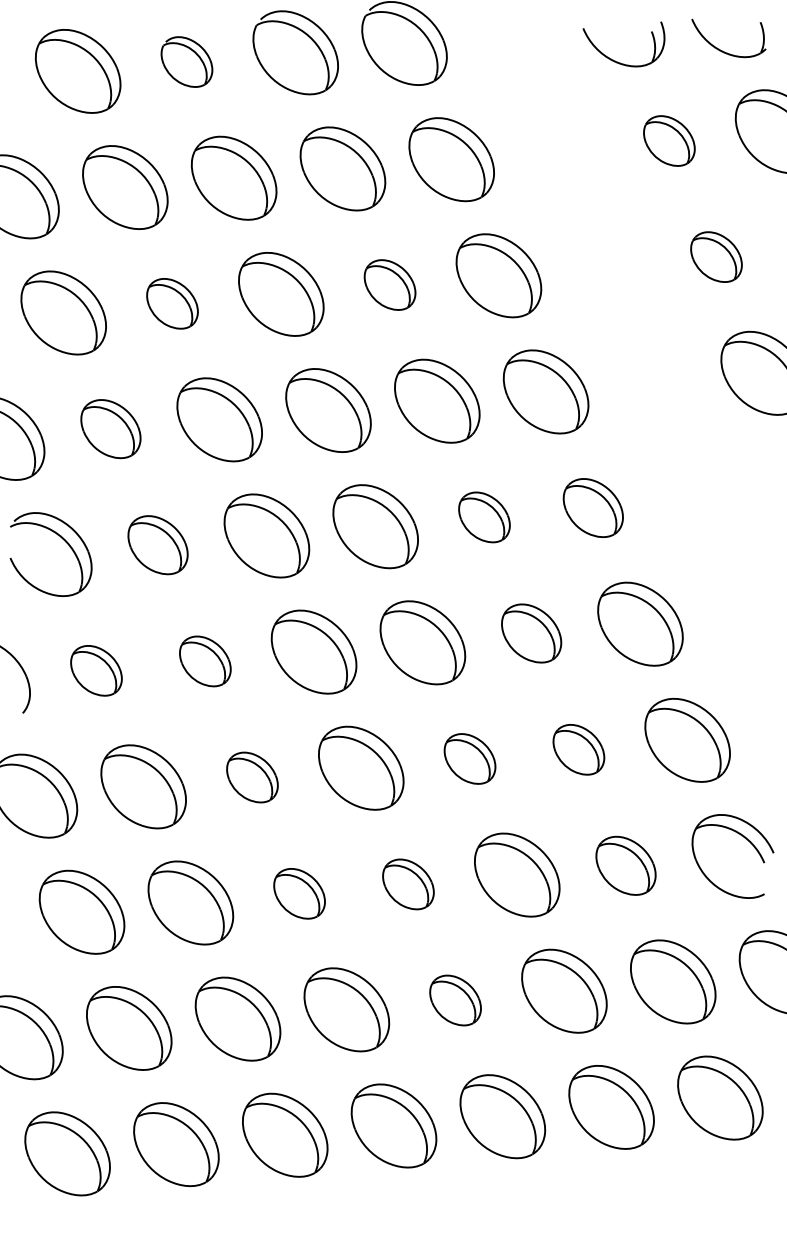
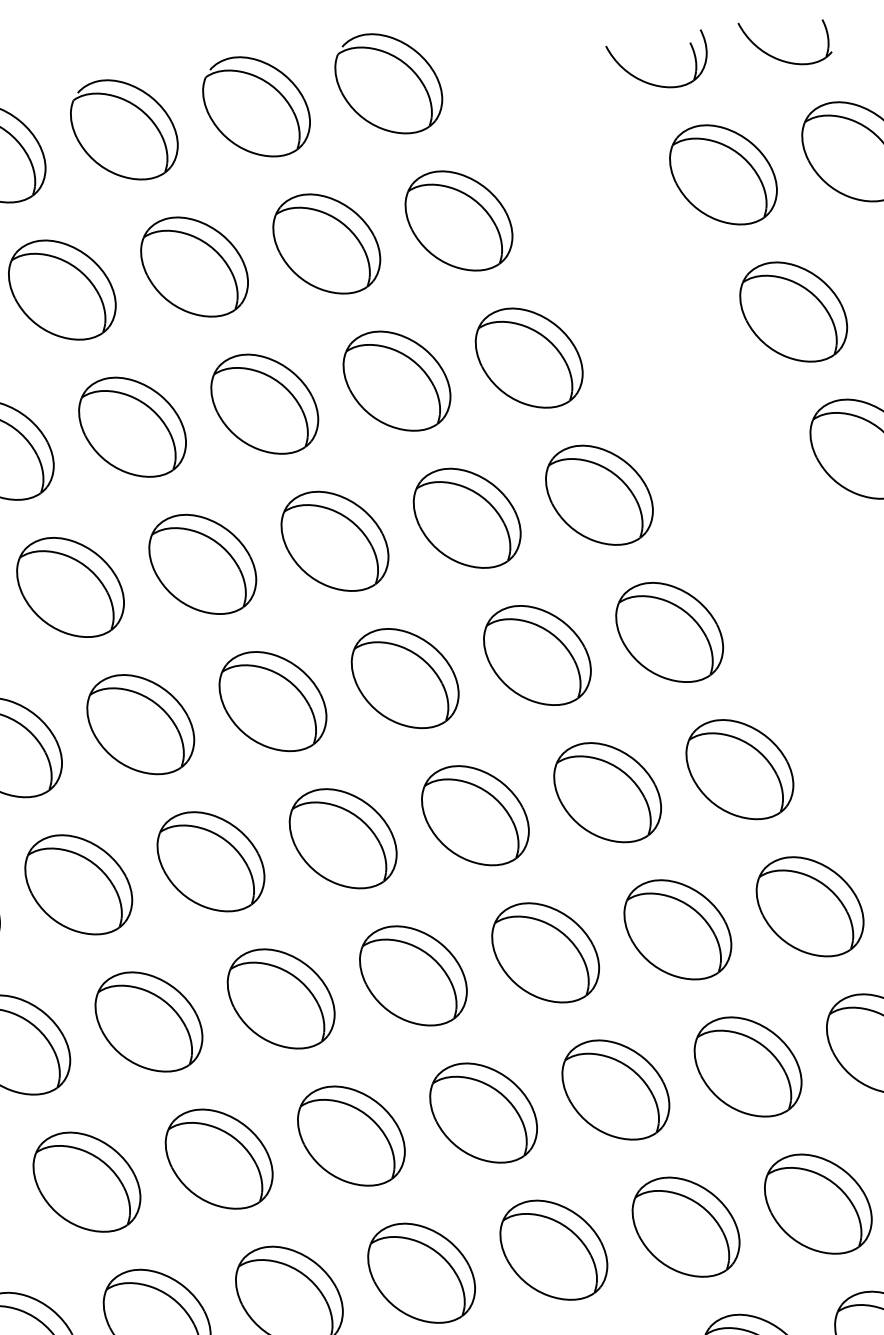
part: (186, 61) -> (123, 129), size x1.67
part: (669, 140) -> (723, 174), size x1.67
part: (716, 256) -> (793, 311), size x1.67
part: (389, 284) -> (396, 380), size x1.67
part: (172, 303) -> (132, 427), size x1.67
part: (110, 428) -> (69, 586), size x1.43
part: (593, 507) -> (669, 631), size x1.43
part: (484, 517) -> (537, 655), size x1.67
part: (157, 544) -> (139, 723), size x1.43
part: (531, 633) -> (607, 792), size x1.43
part: (205, 661) -> (211, 861), size x1.67
part: (96, 670) -> (78, 884), size x1.67
part: (578, 749) -> (677, 929), size x1.67
part: (469, 758) -> (544, 952), size x1.67
part: (252, 777) -> (281, 998), size x1.67
part: (625, 865) -> (747, 1066), size x1.43
part: (408, 884) -> (483, 1113), size x1.67
part: (299, 893) -> (351, 1135), size x1.67
part: (455, 1000) -> (553, 1250), size x1.67

